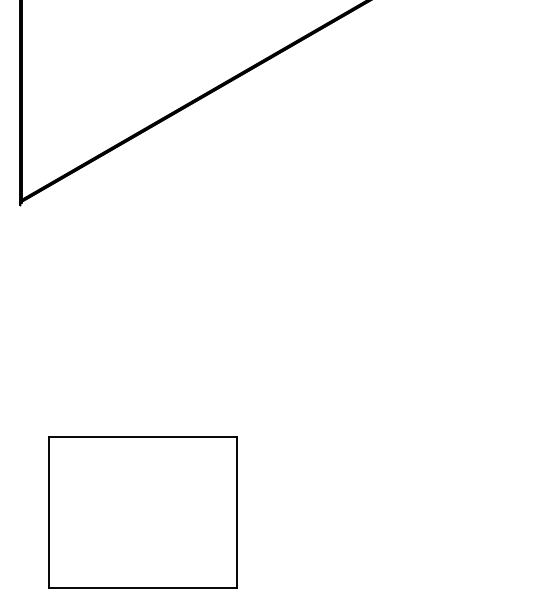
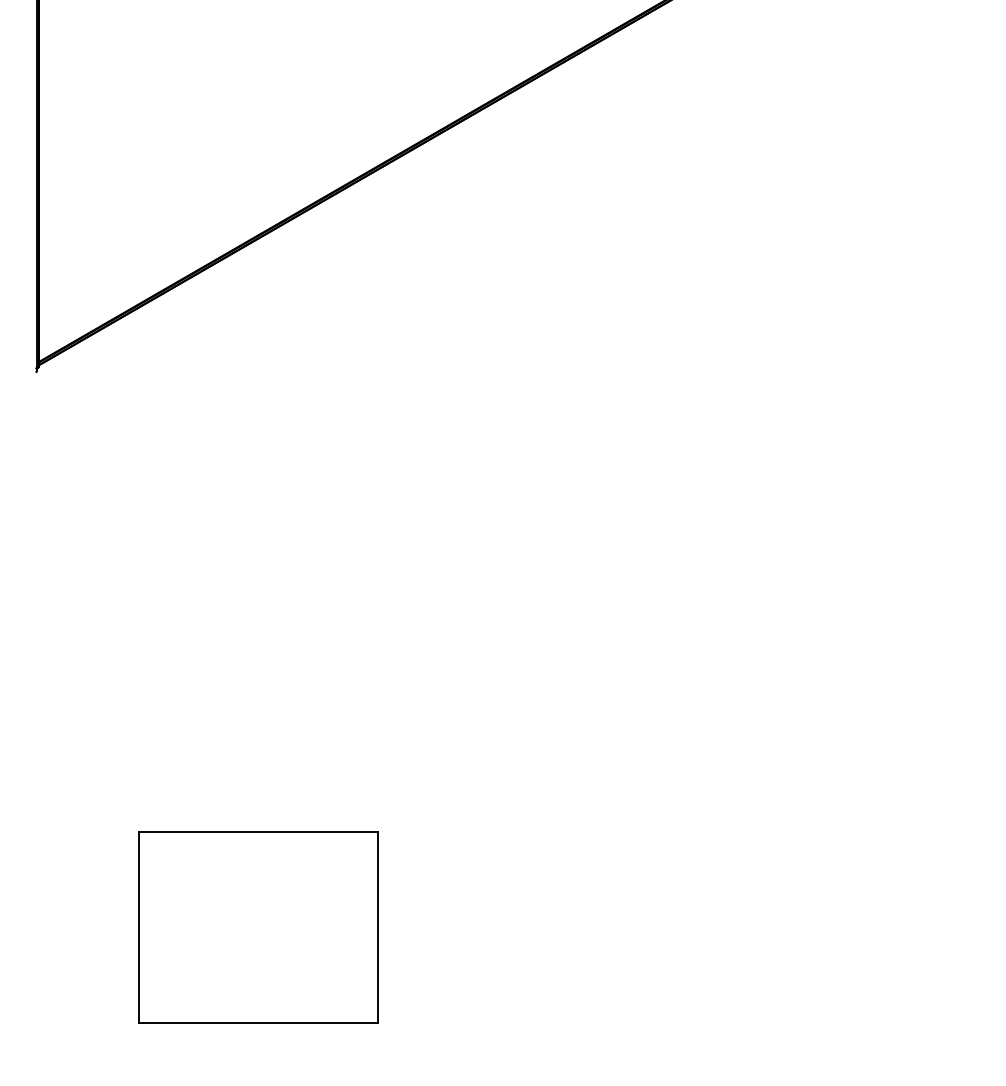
part: (142, 512) -> (257, 927), size x0.7

